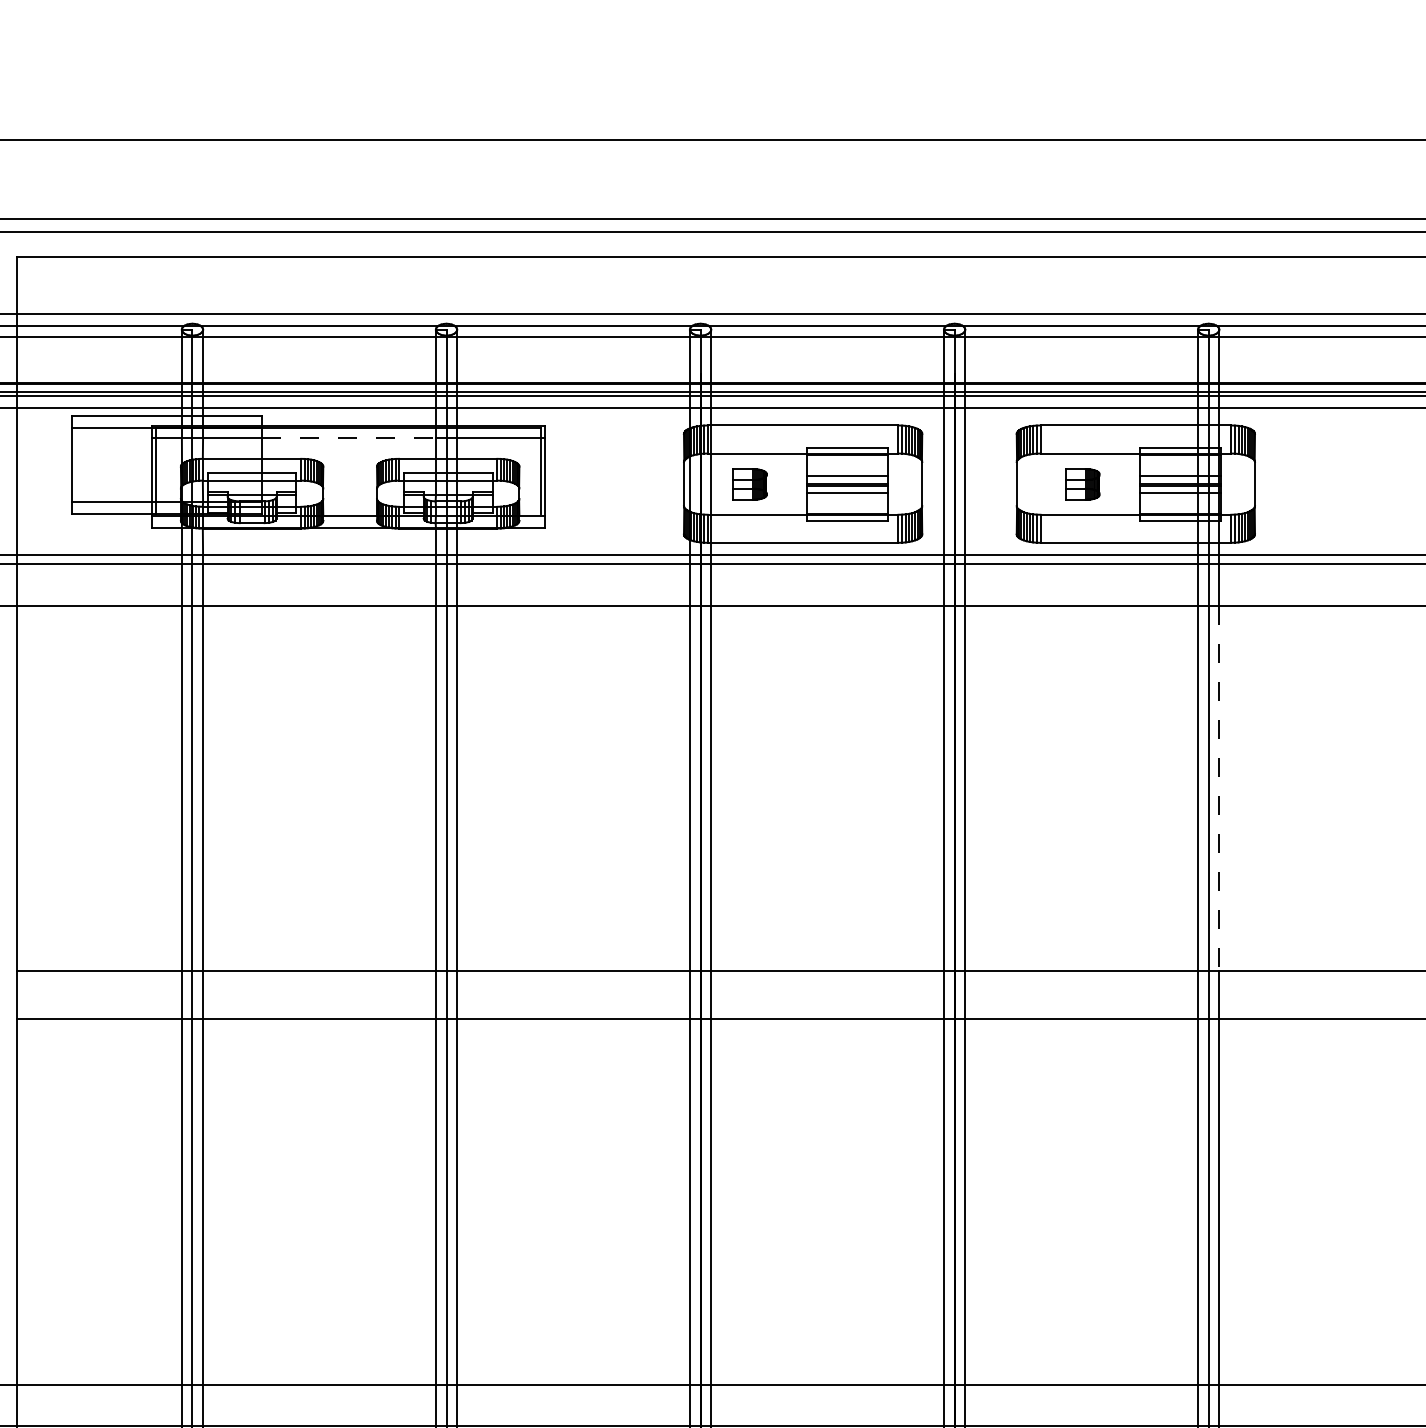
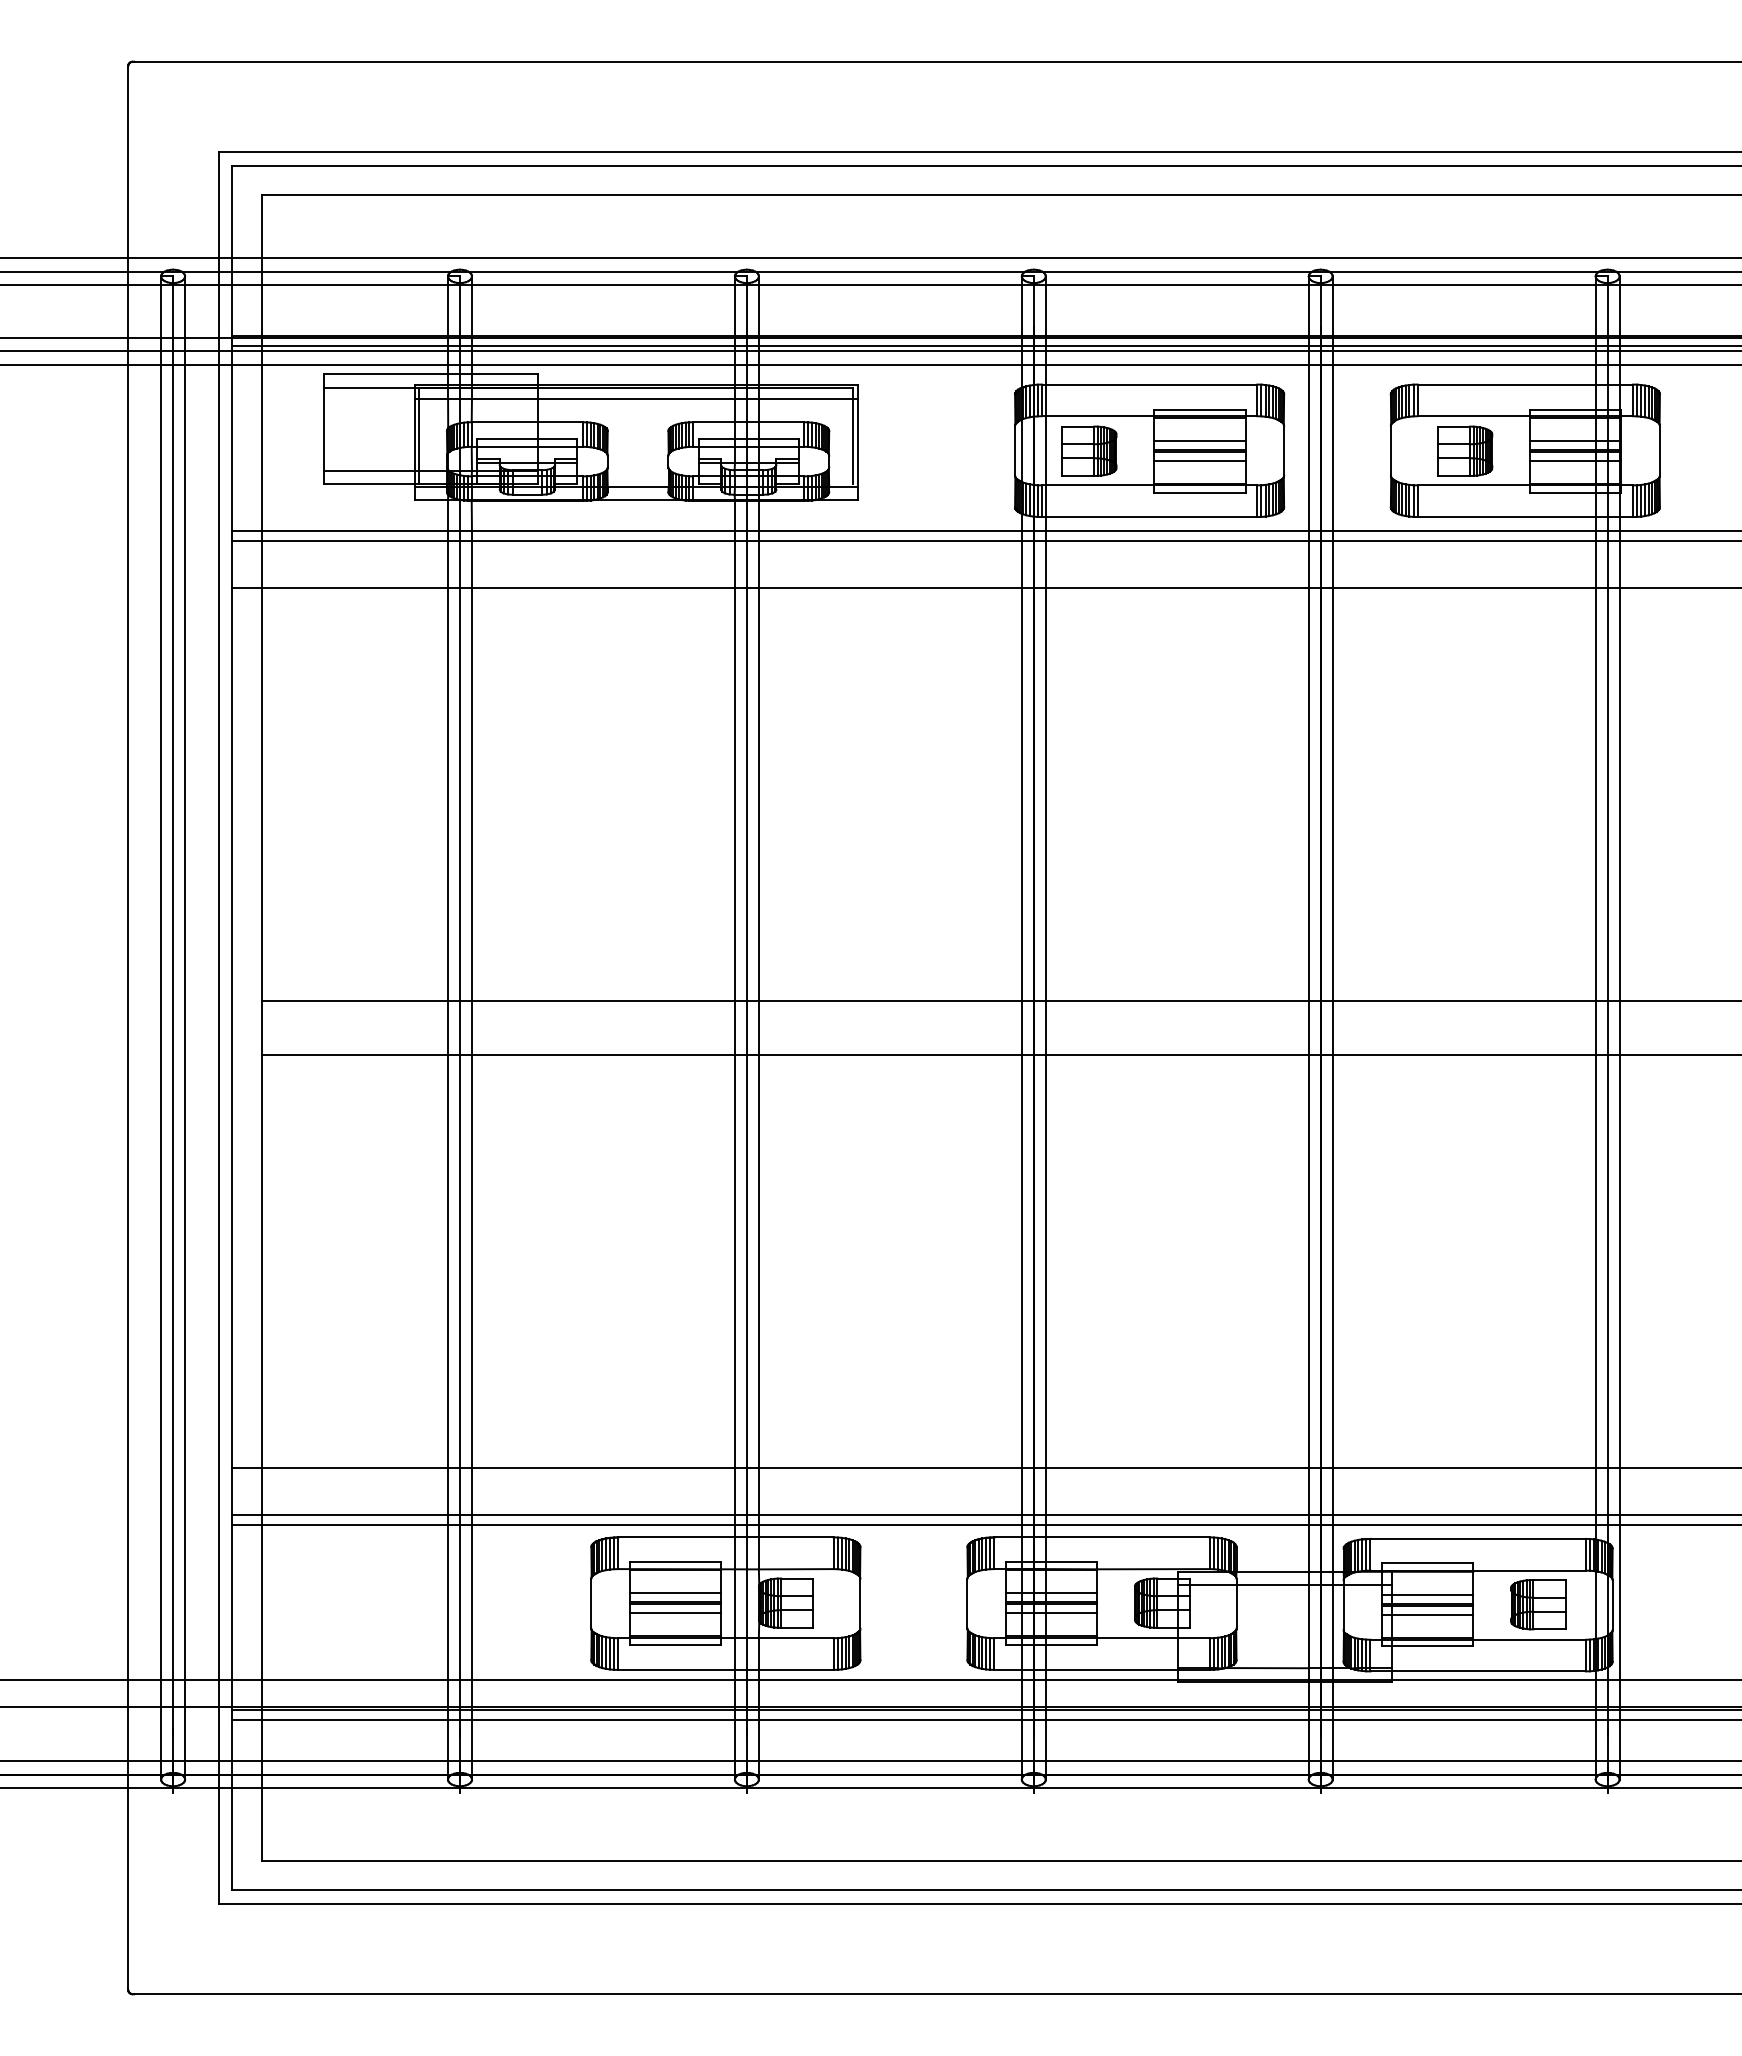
line: (349, 437) -> (637, 398), dashed -> solid
part: (749, 483) -> (1089, 450), size x1.43
part: (1082, 483) -> (1465, 450), size x1.43
line: (1219, 788) -> (1619, 794), dashed -> solid

